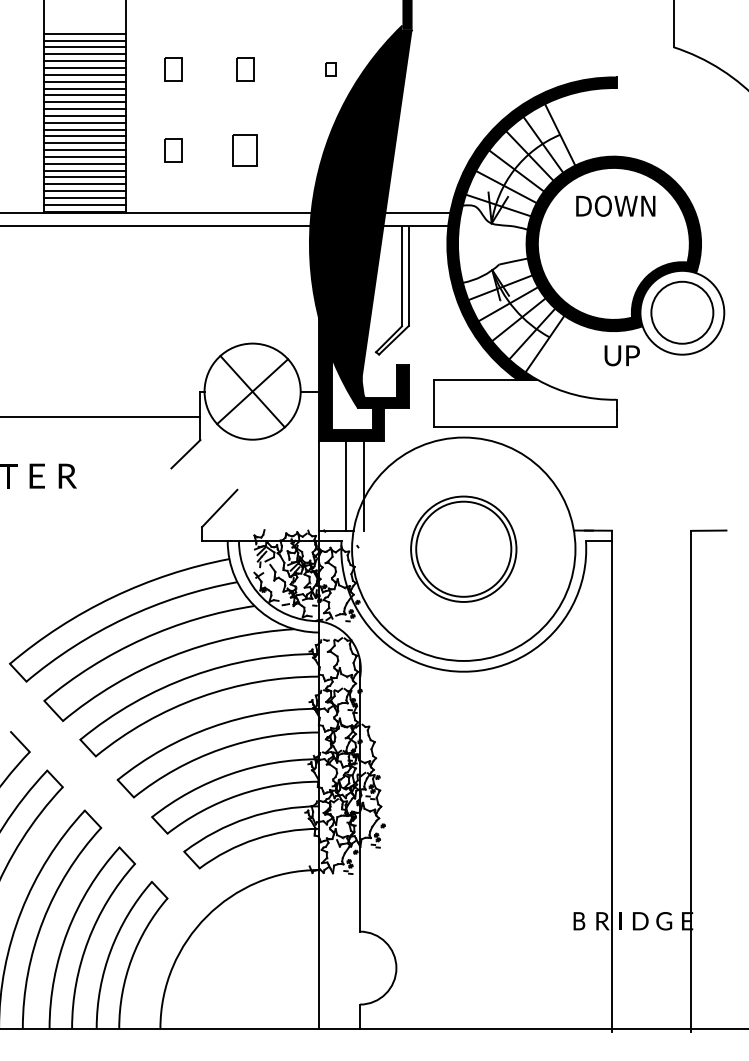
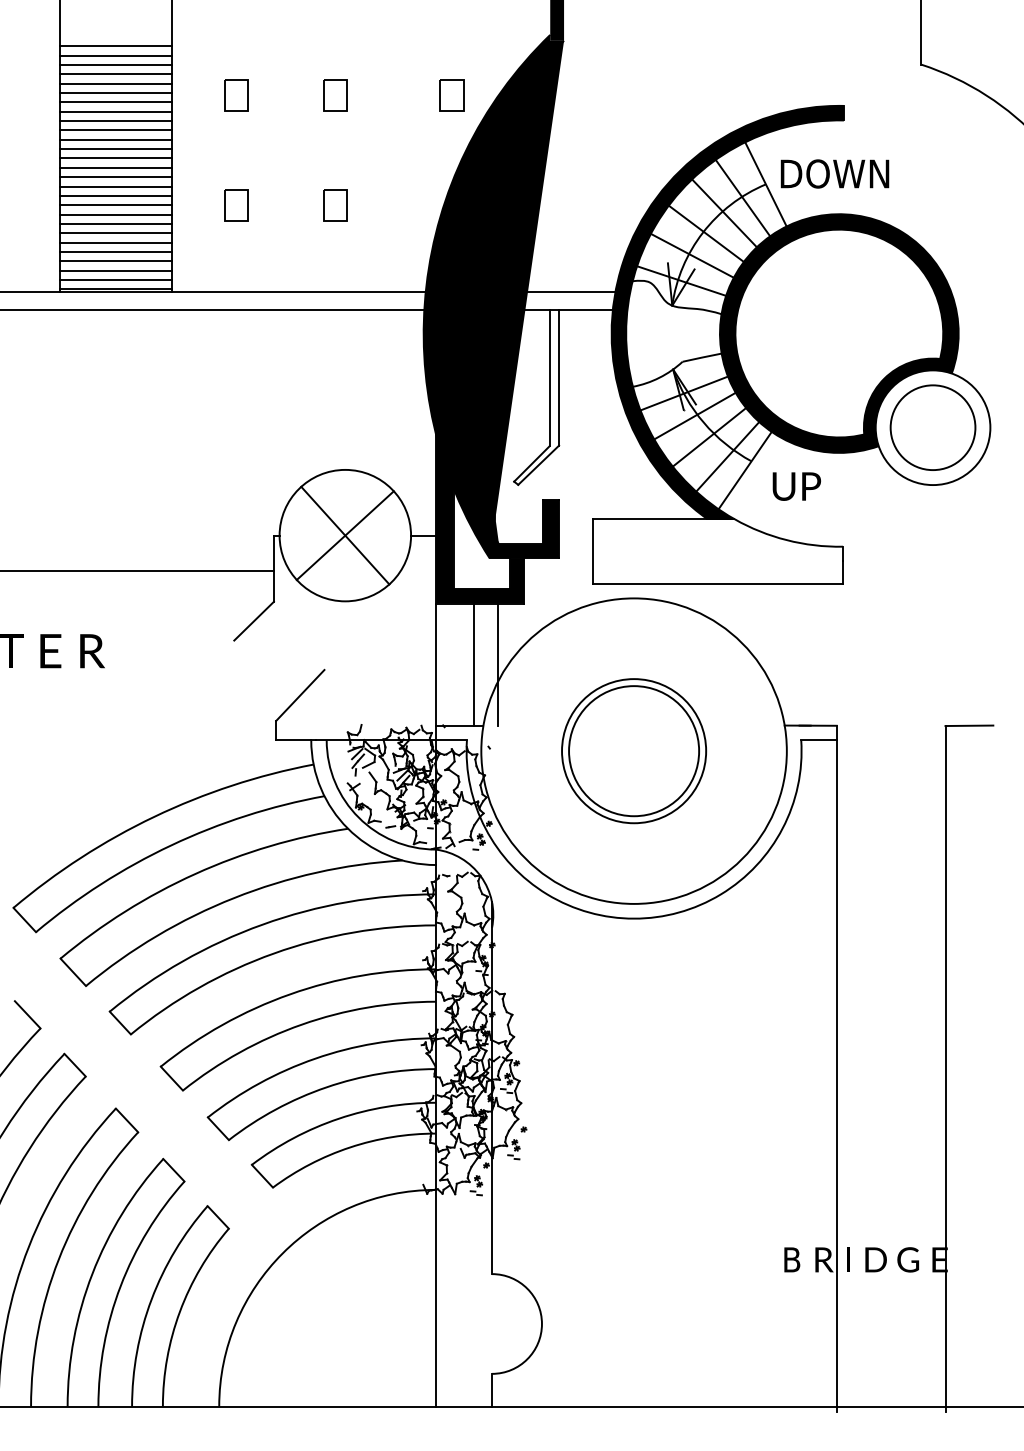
part: (330, 69) -> (451, 95), size x1.67
part: (245, 150) -> (335, 205), size x0.71
text: (615, 205) -> (834, 173), moved
text: (622, 355) -> (796, 486), moved

